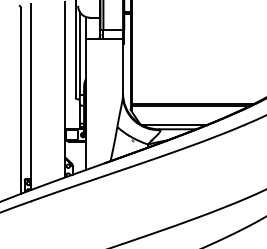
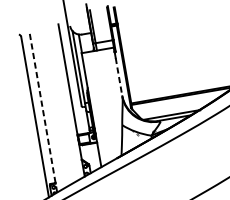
line: (123, 72) -> (119, 76), solid -> dashed
line: (31, 97) -> (43, 112), solid -> dashed

